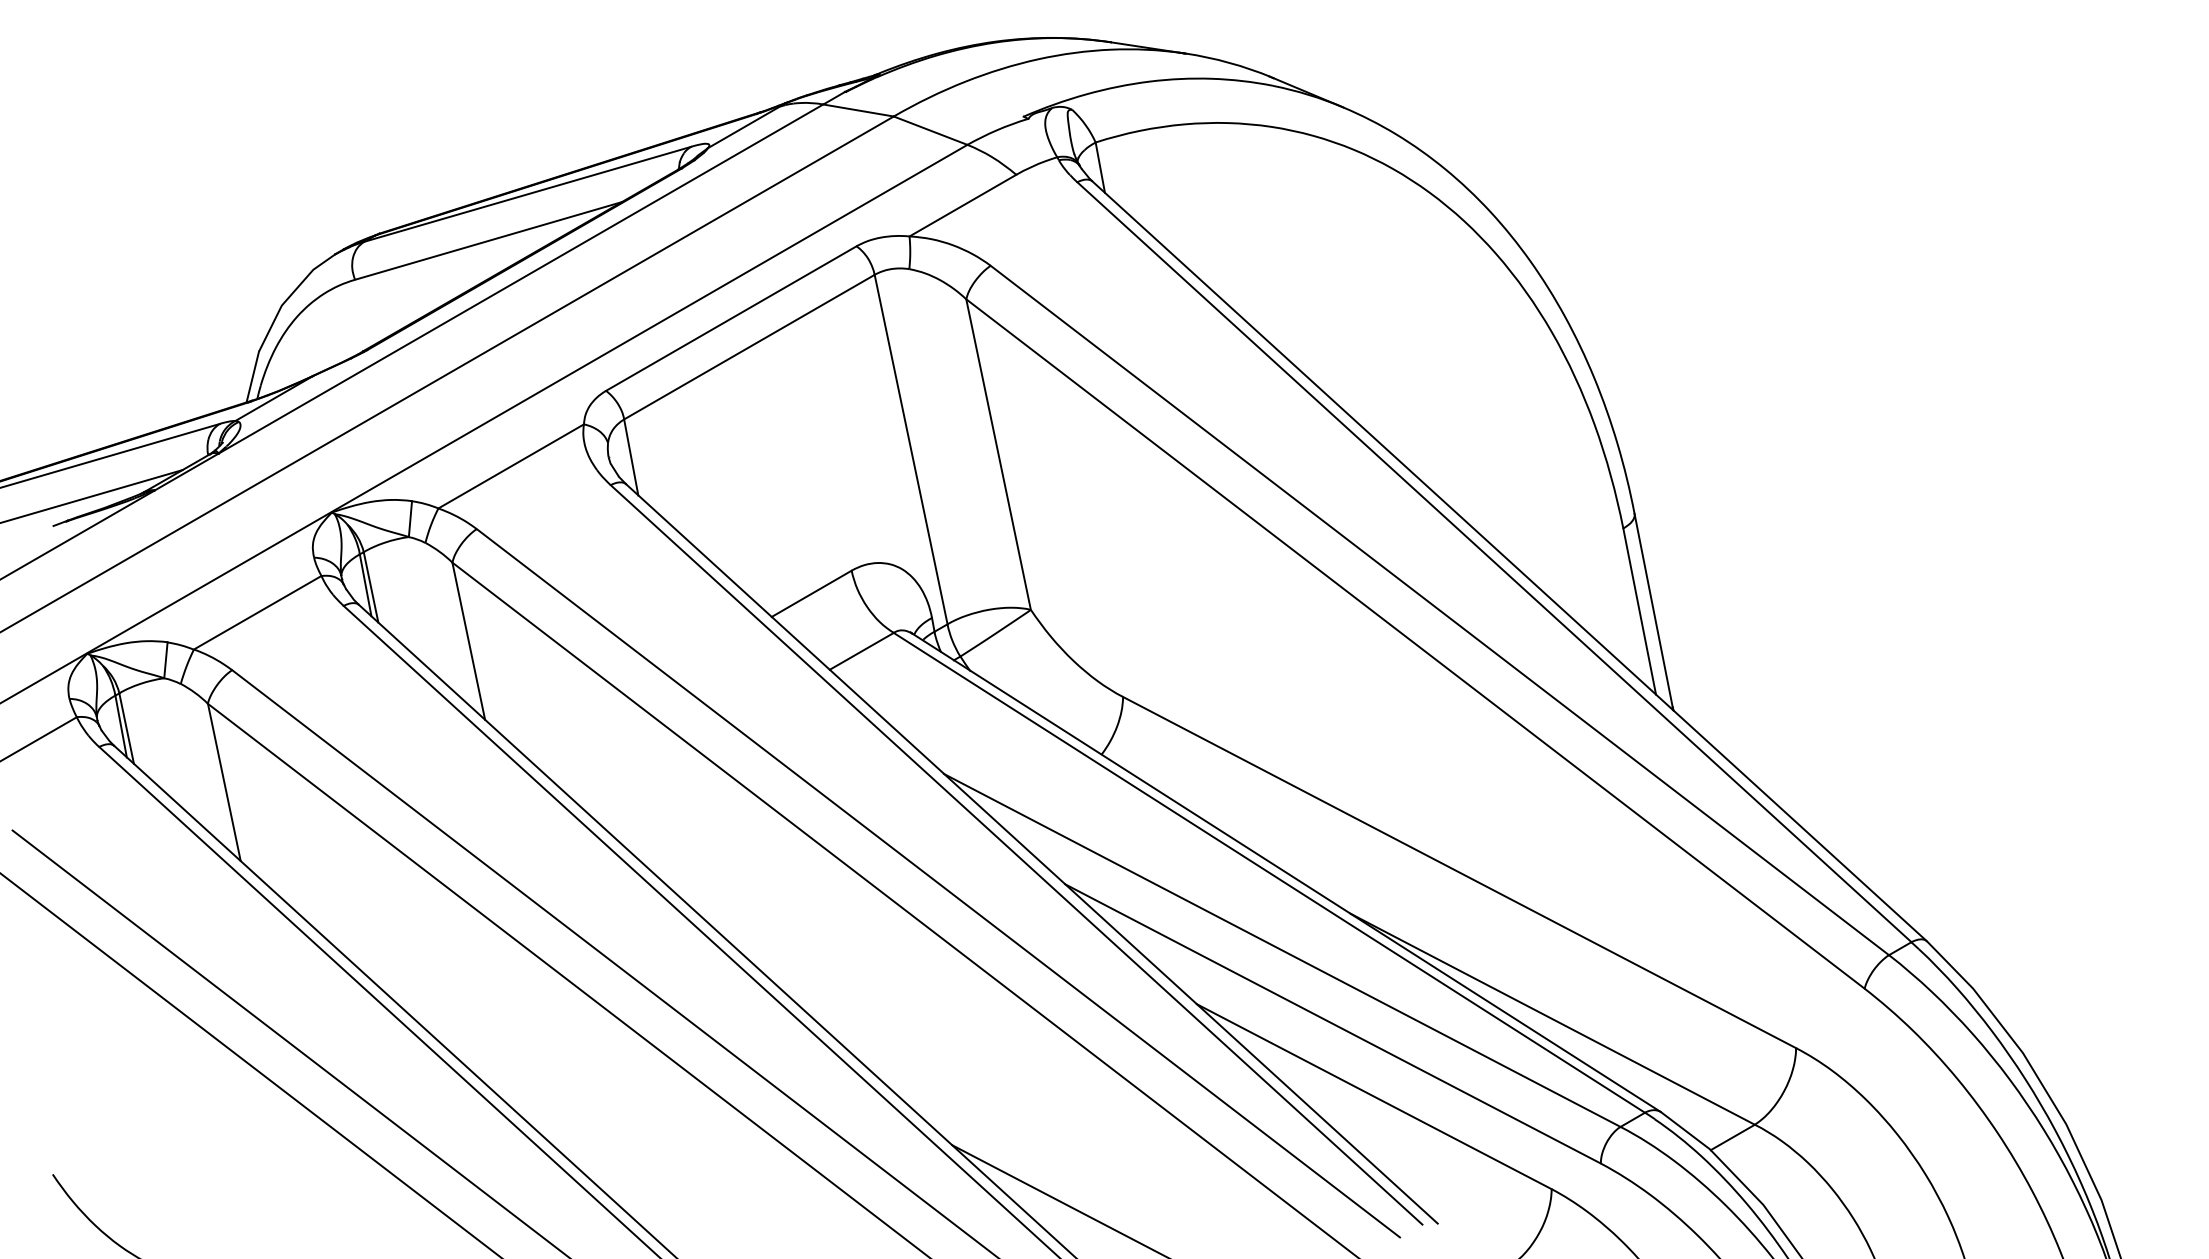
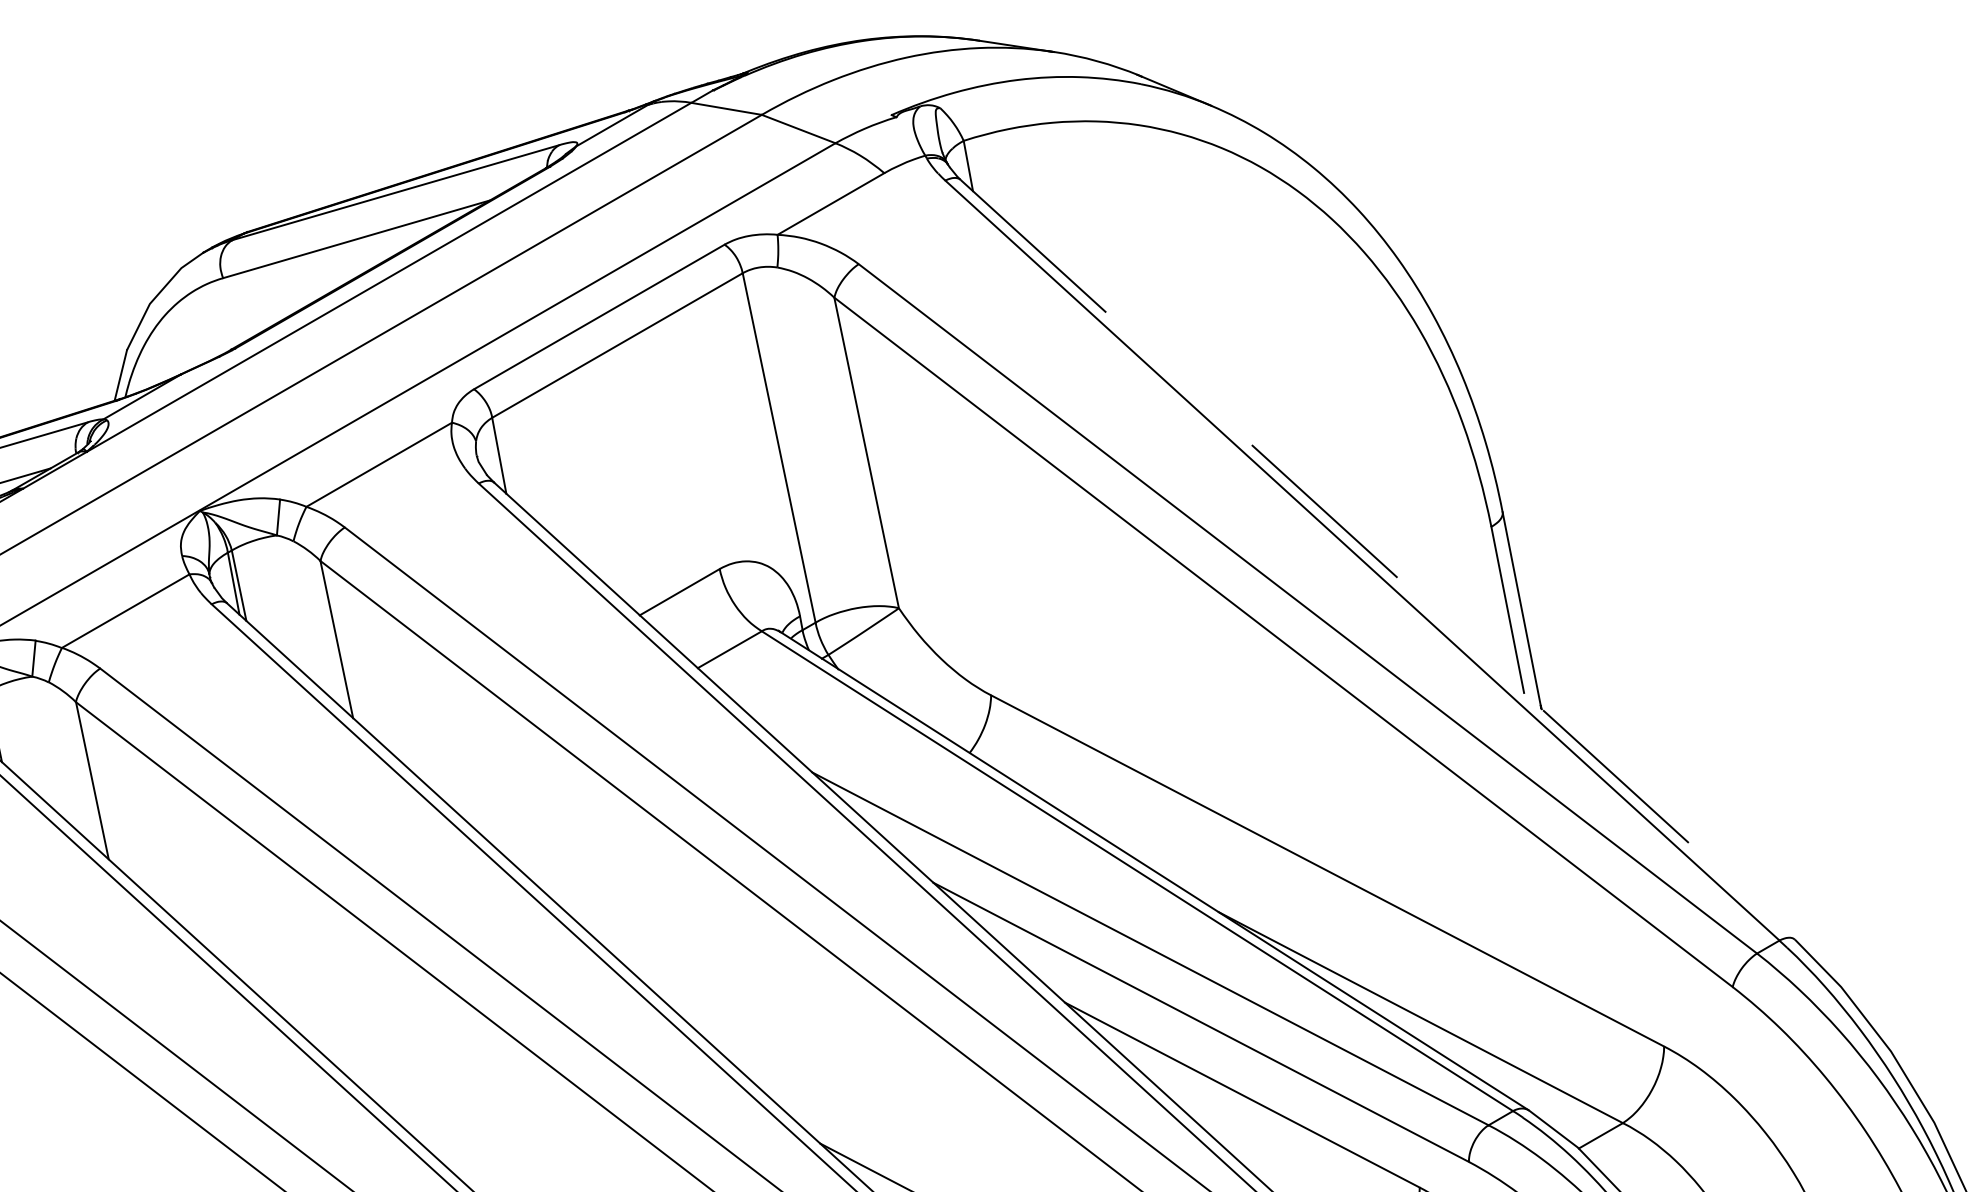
line: (1510, 561) -> (1378, 559), solid -> dashed

